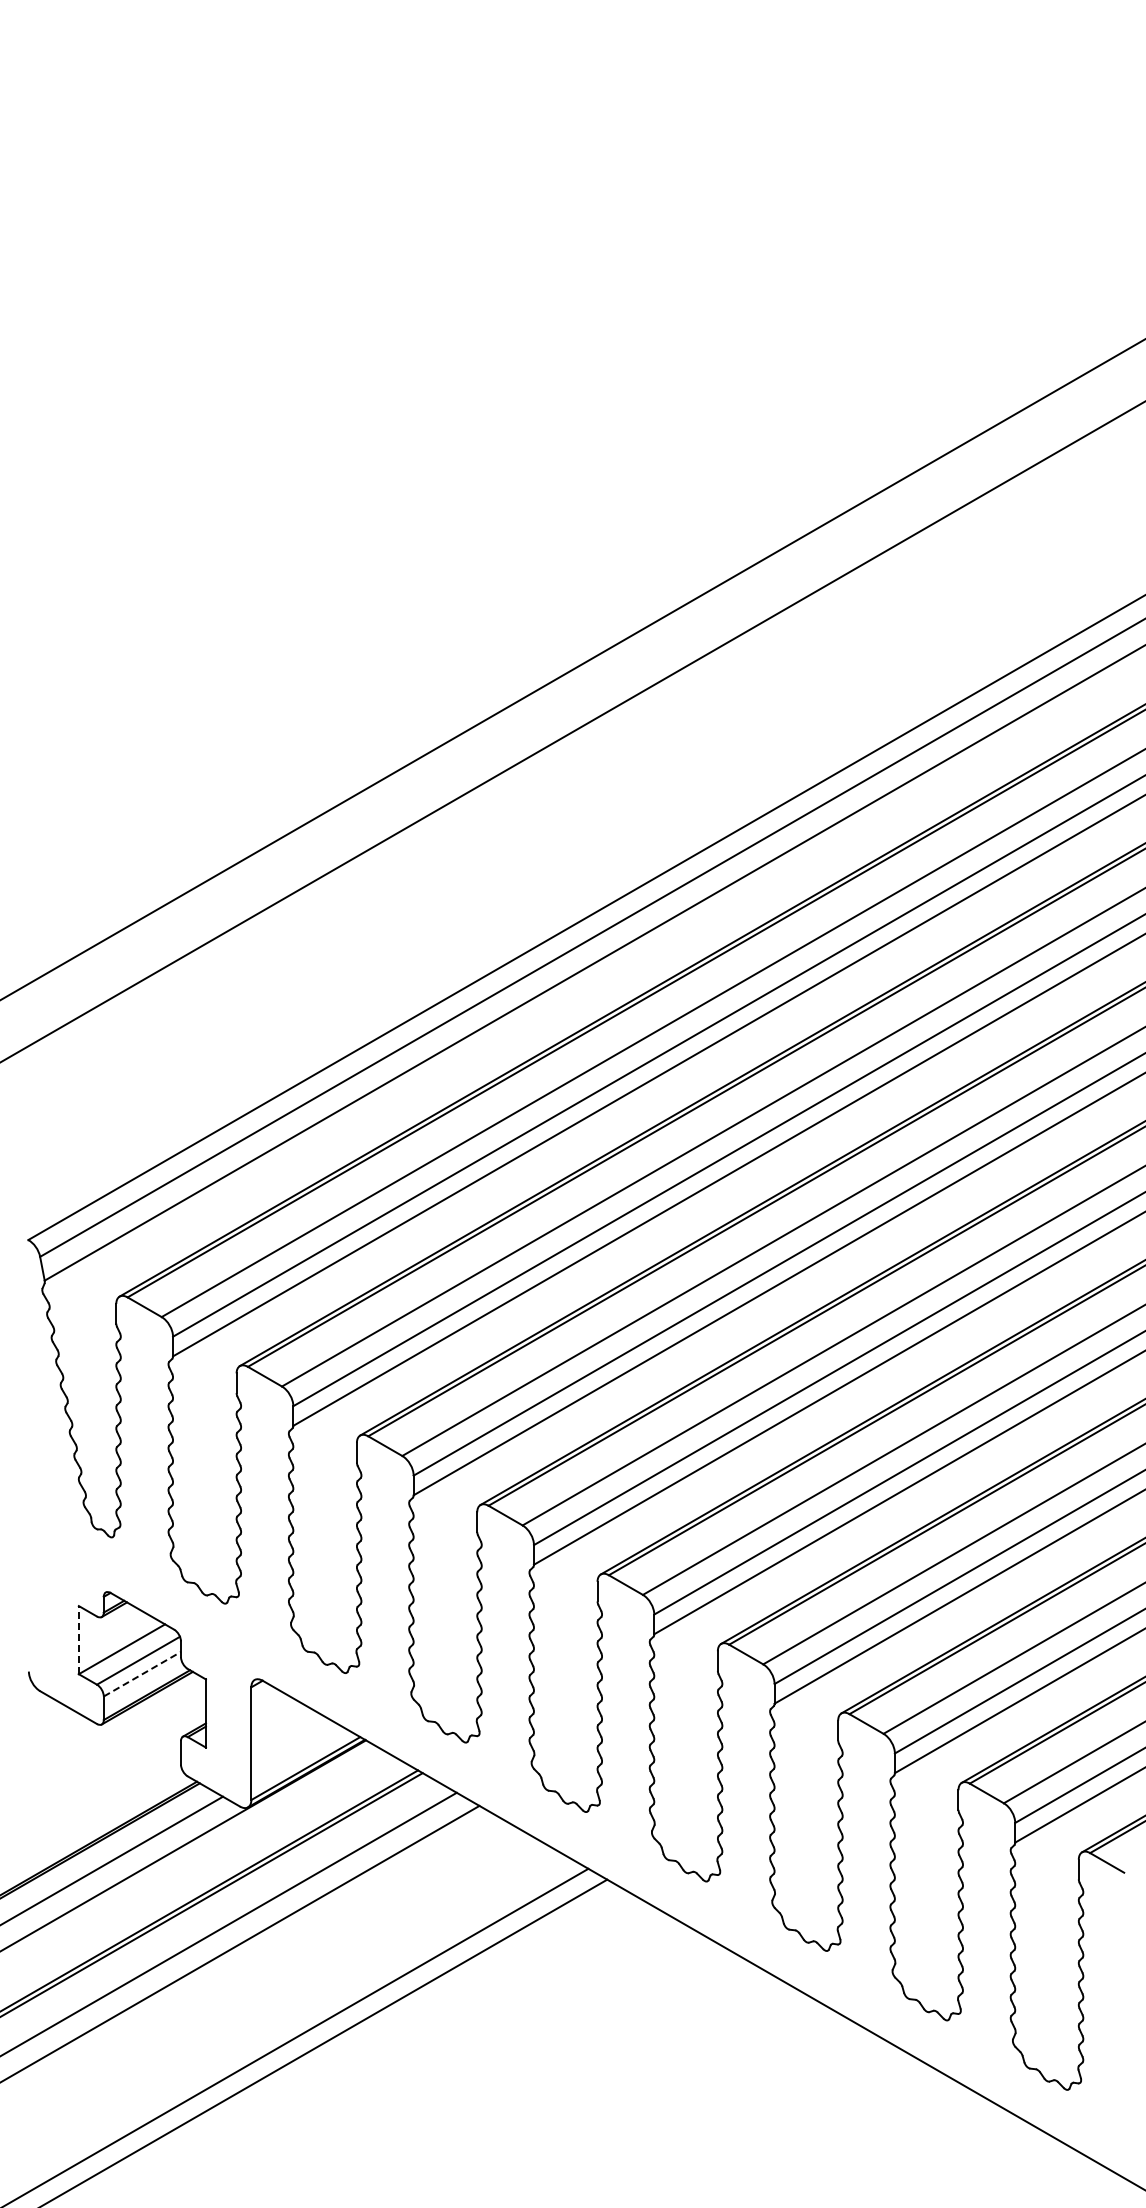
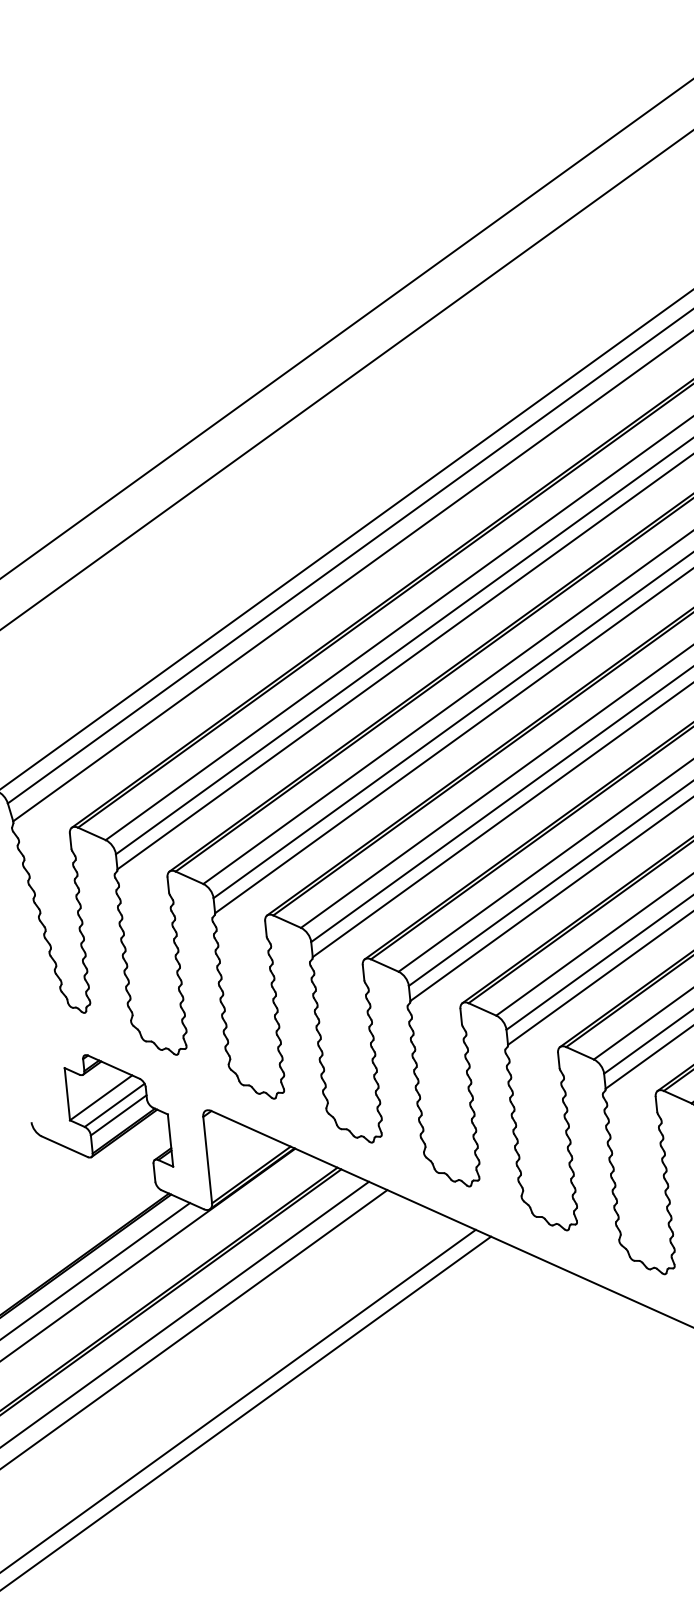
line: (78, 1639) -> (67, 1093), dashed -> solid
line: (142, 1674) -> (118, 1115), dashed -> solid

